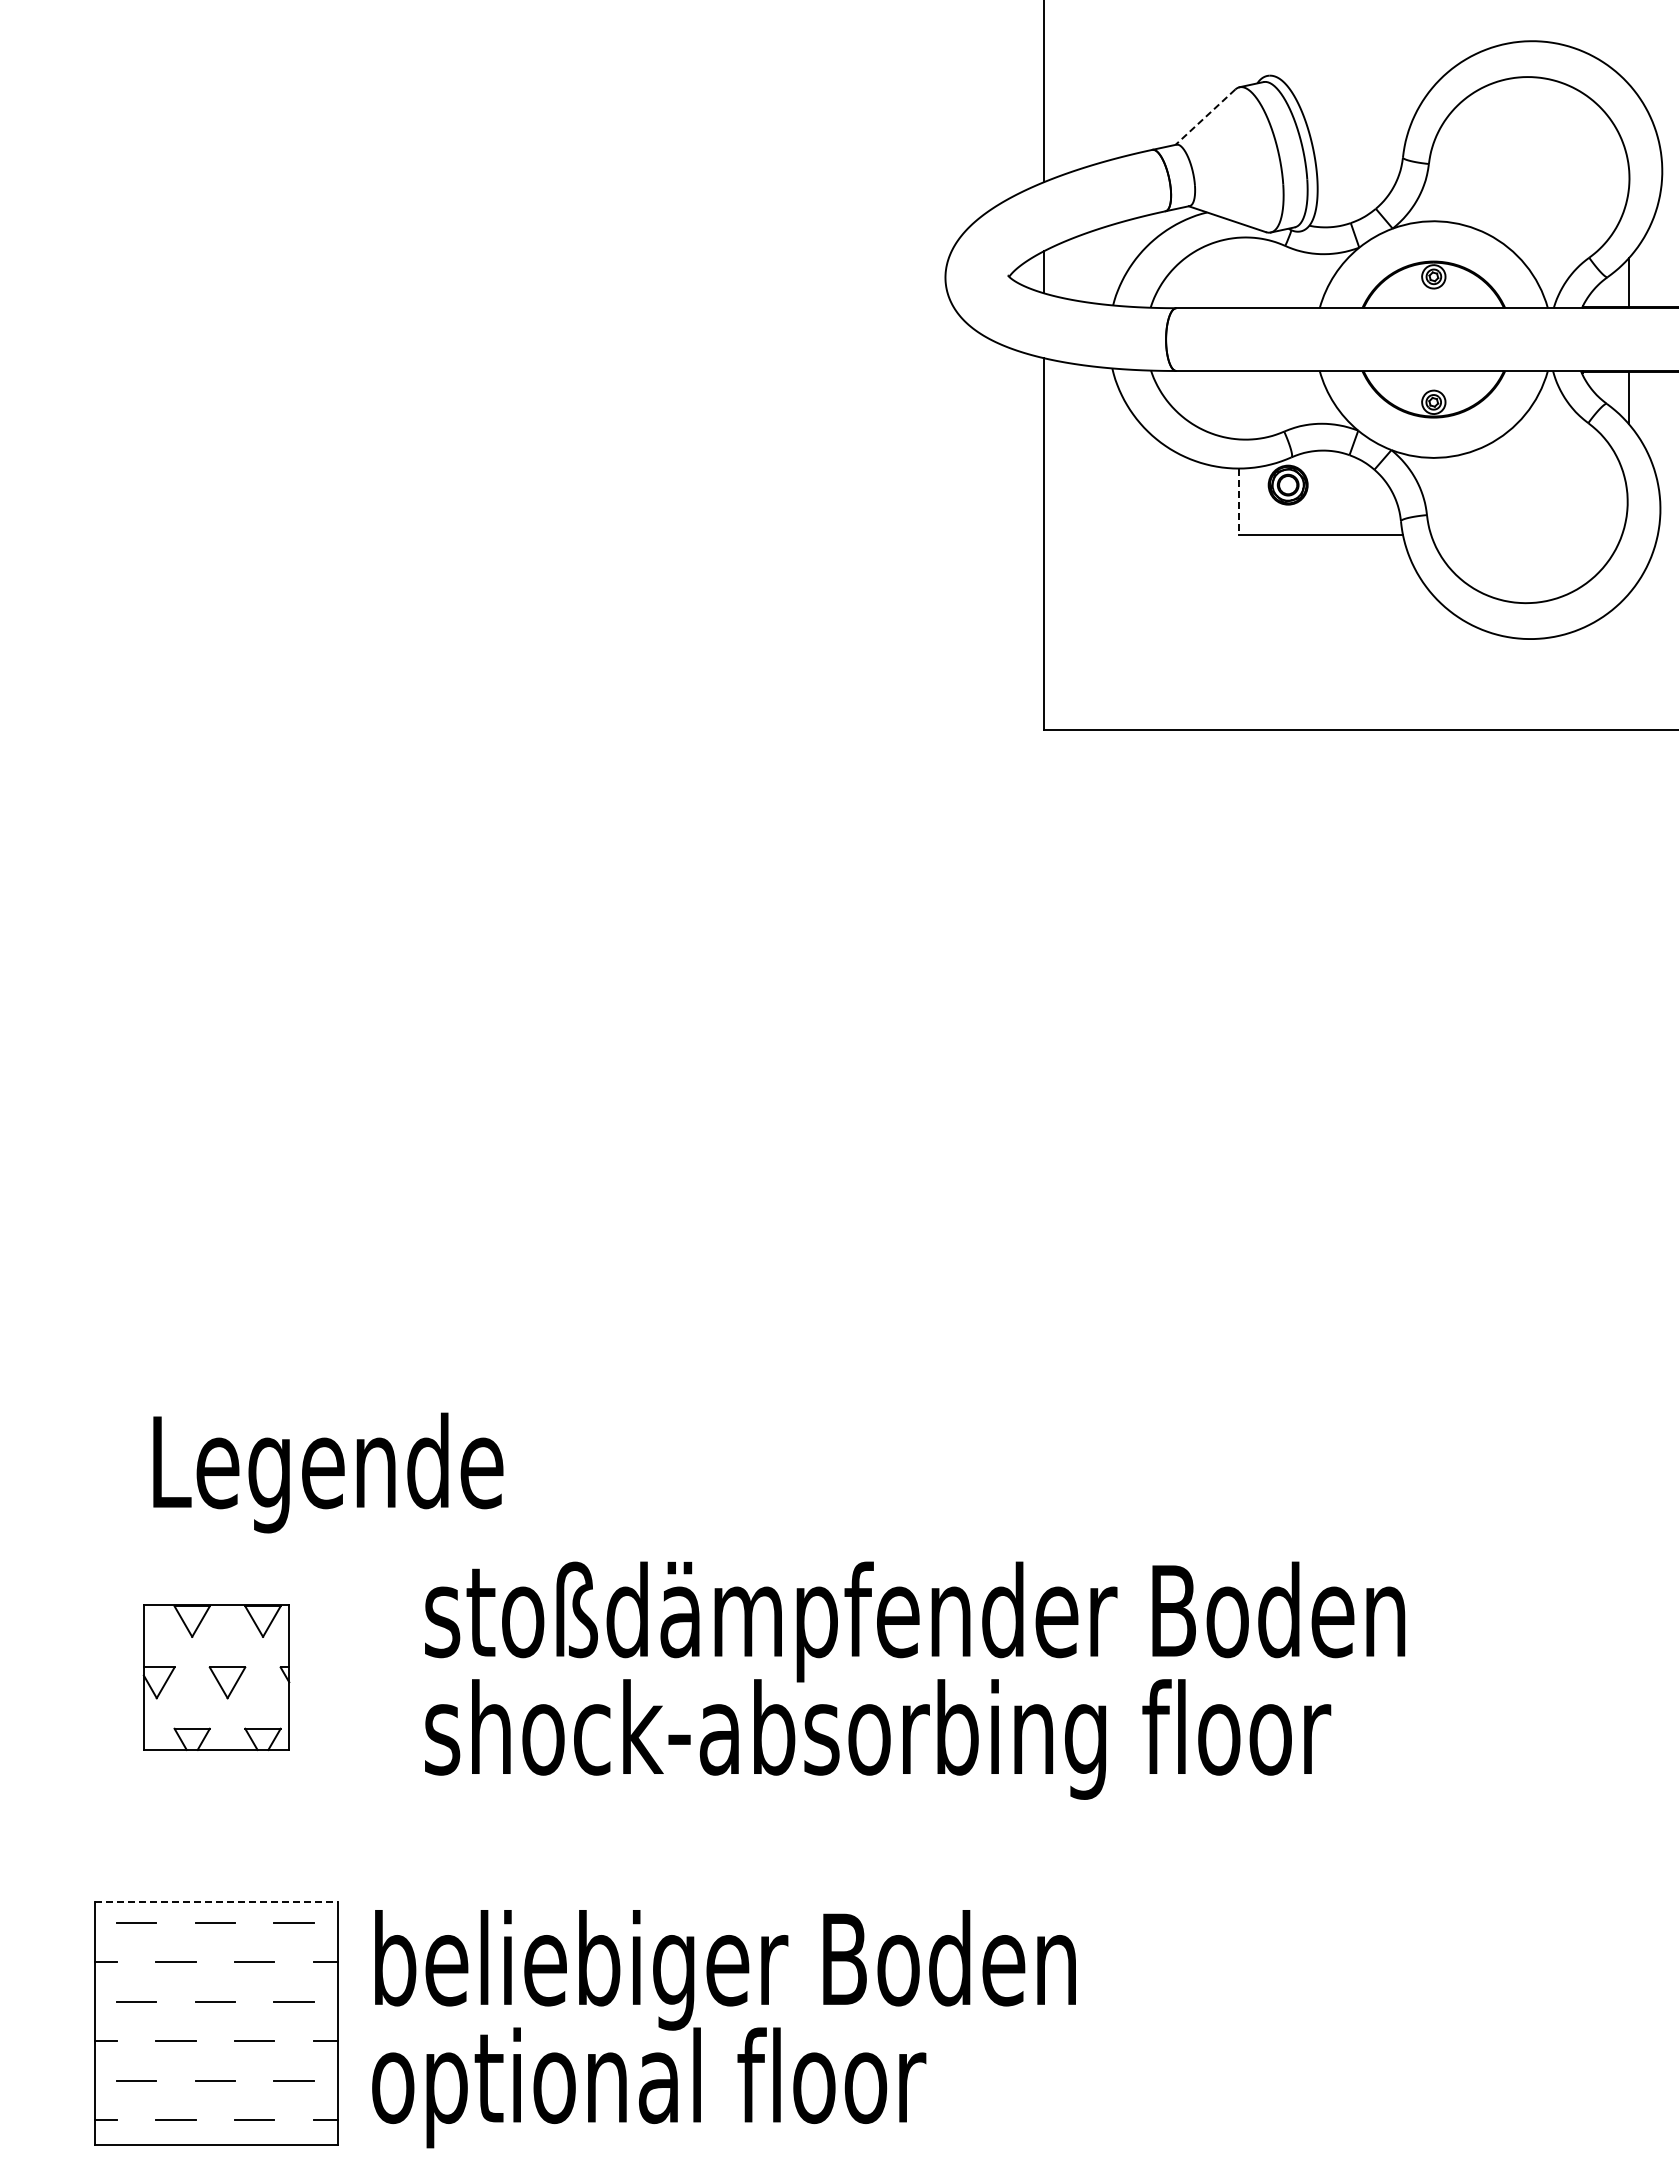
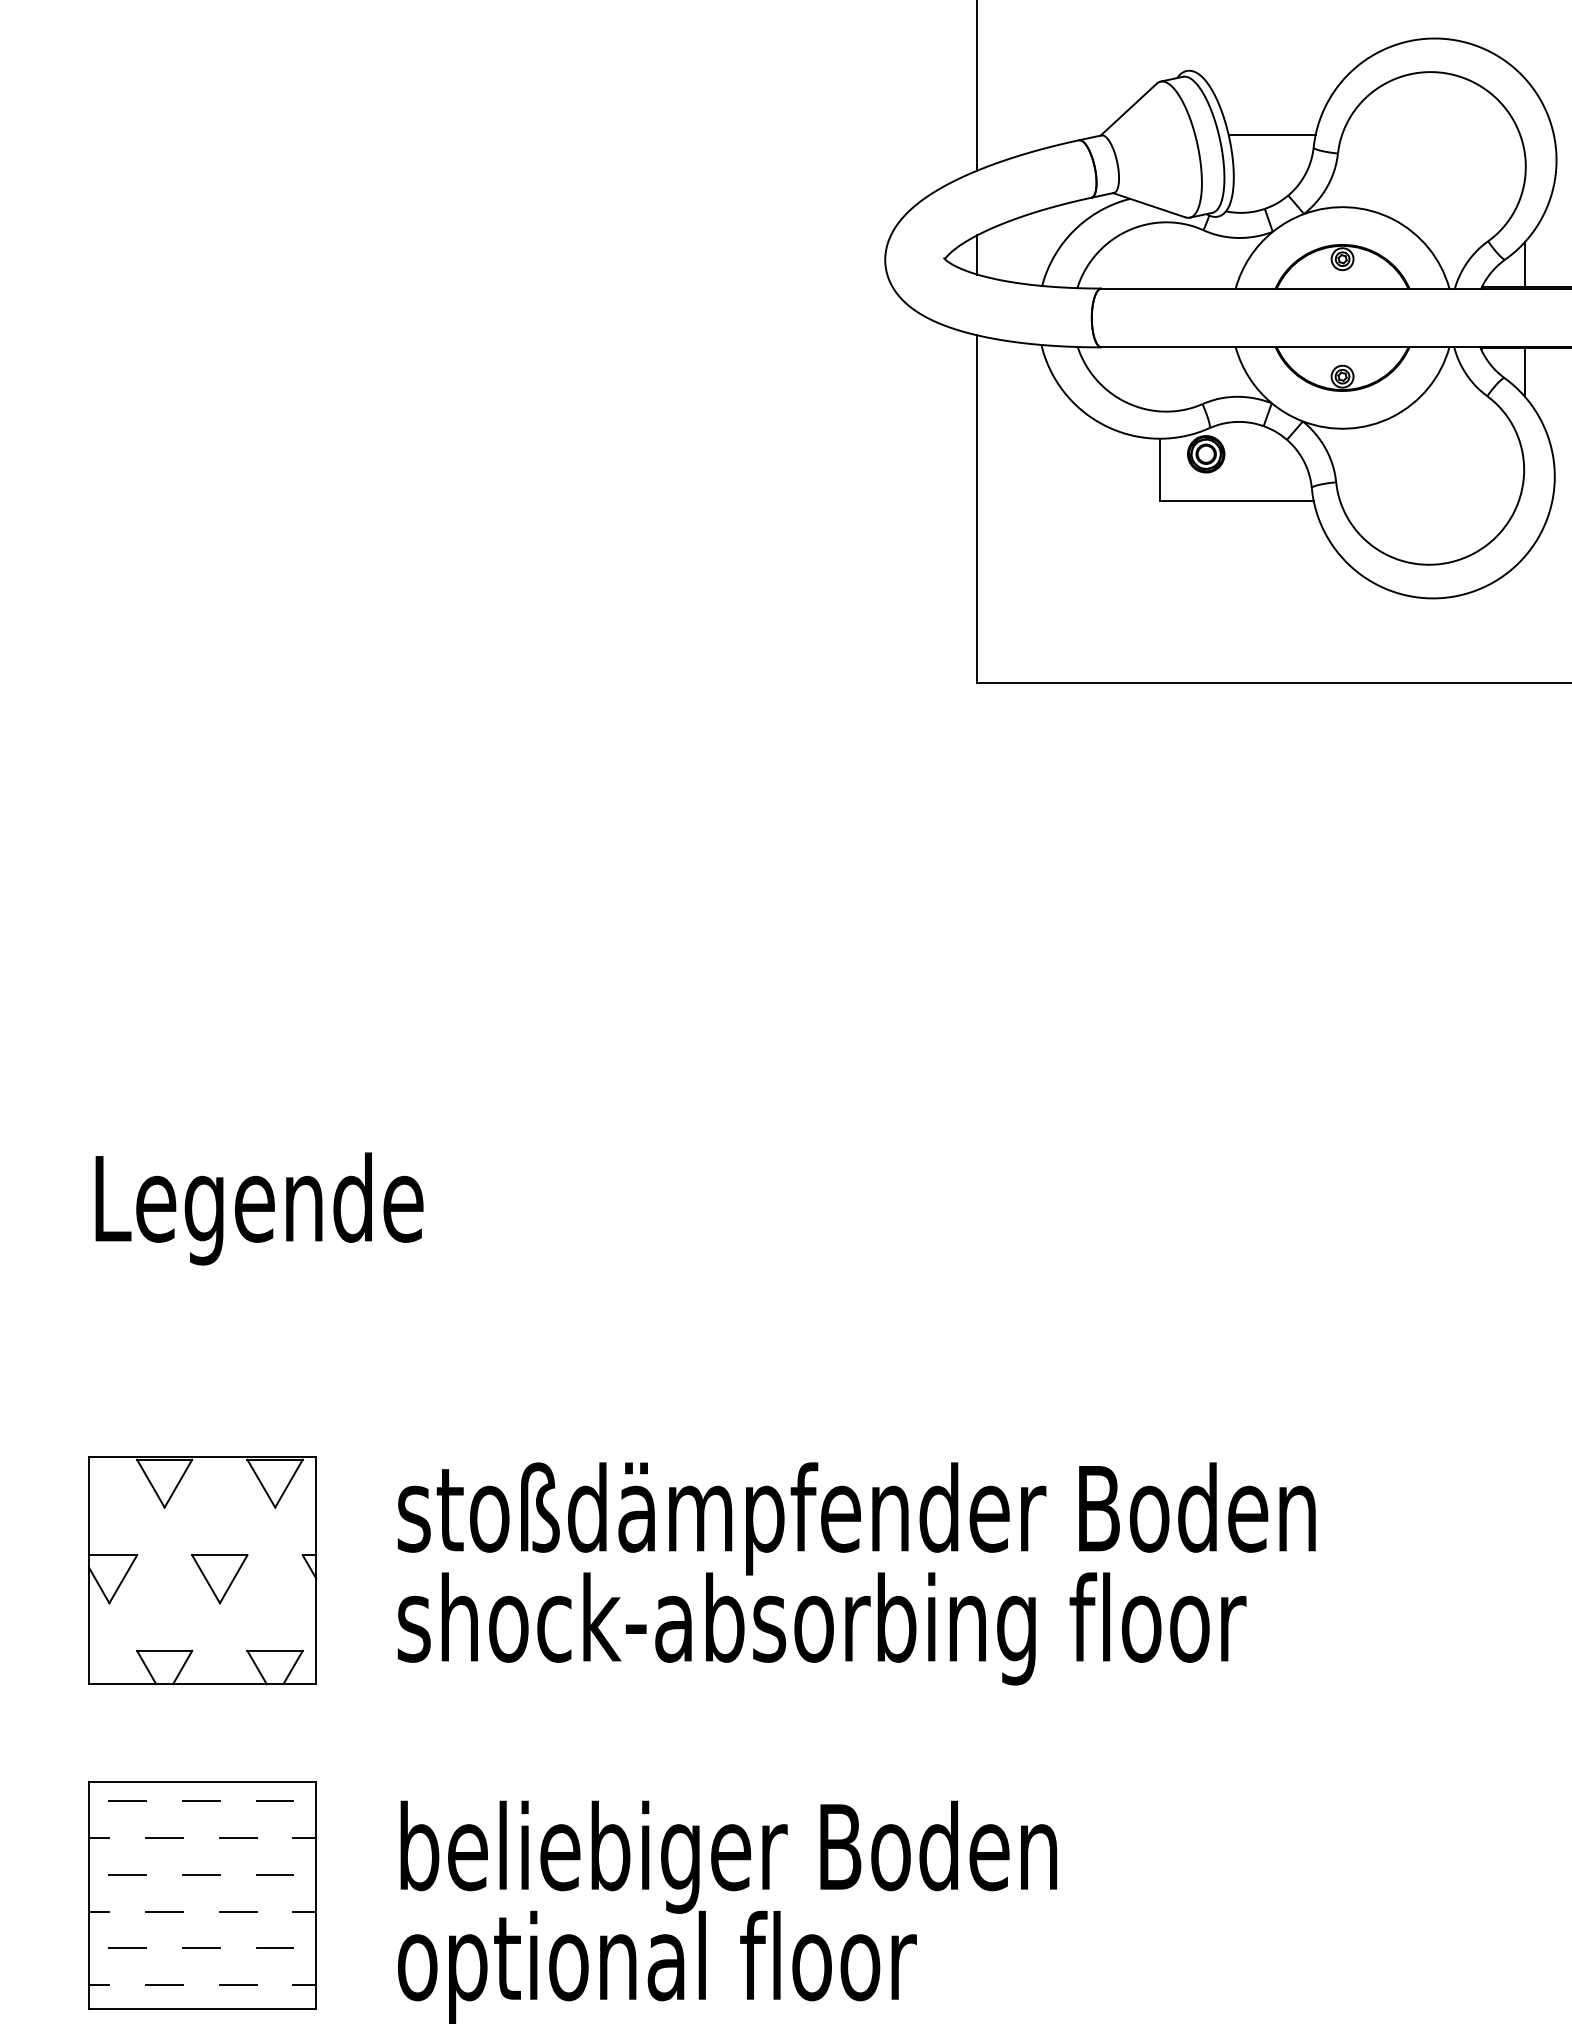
line: (1205, 117) -> (1128, 109), dashed -> solid
line: (1358, 144) -> (1272, 135), added
line: (1238, 502) -> (1159, 470), dashed -> solid
text: (328, 1472) -> (259, 1208), moved
part: (216, 1677) -> (202, 1570), size x1.67
line: (217, 1902) -> (203, 1781), dashed -> solid
text: (723, 2029) -> (727, 1912), moved

